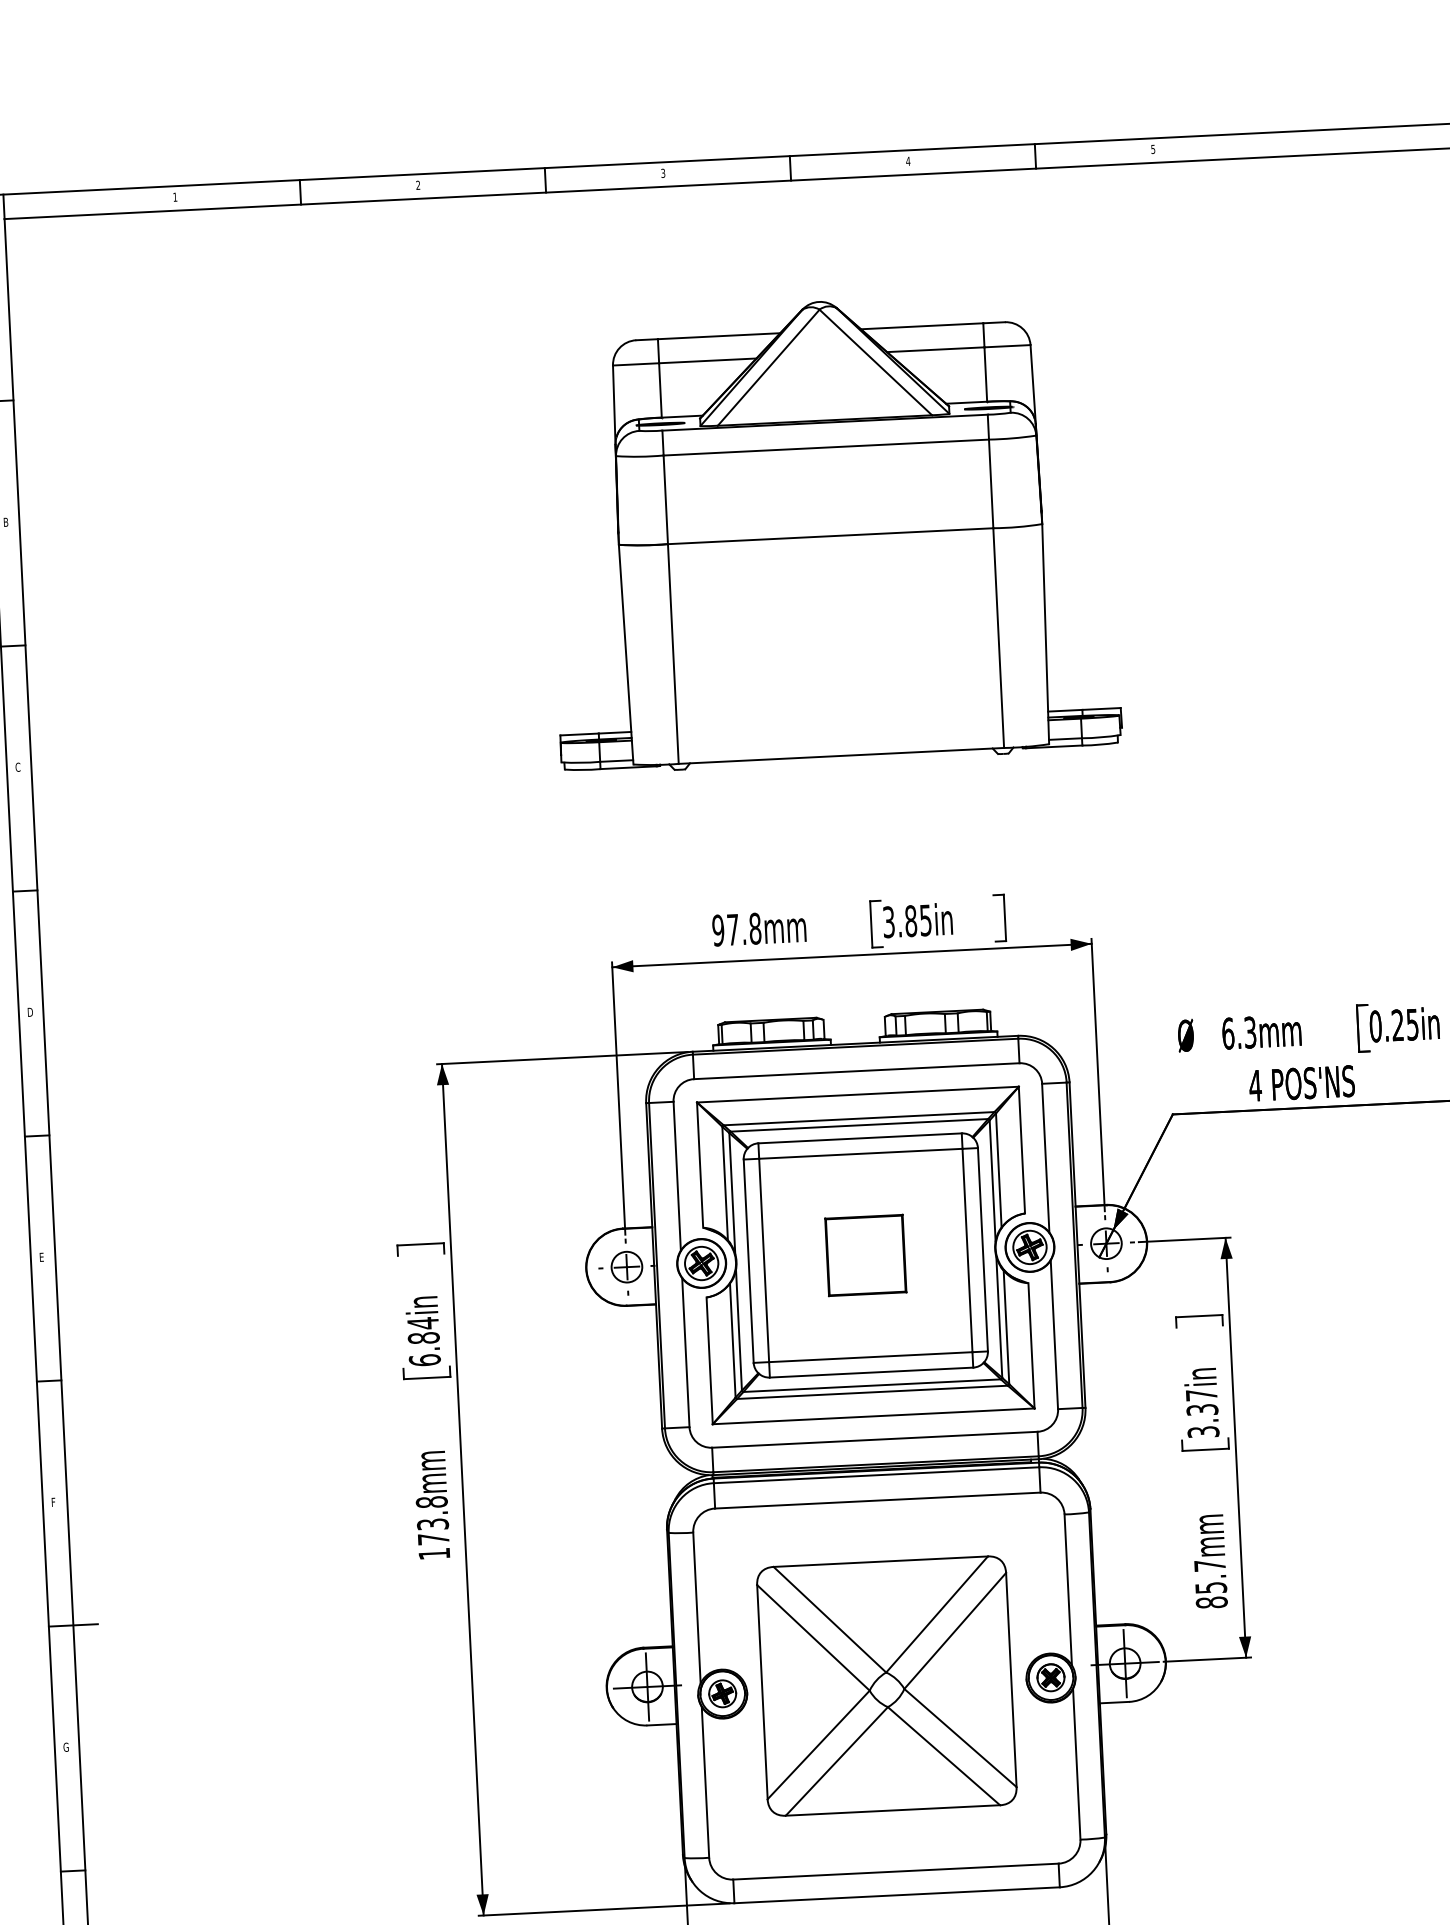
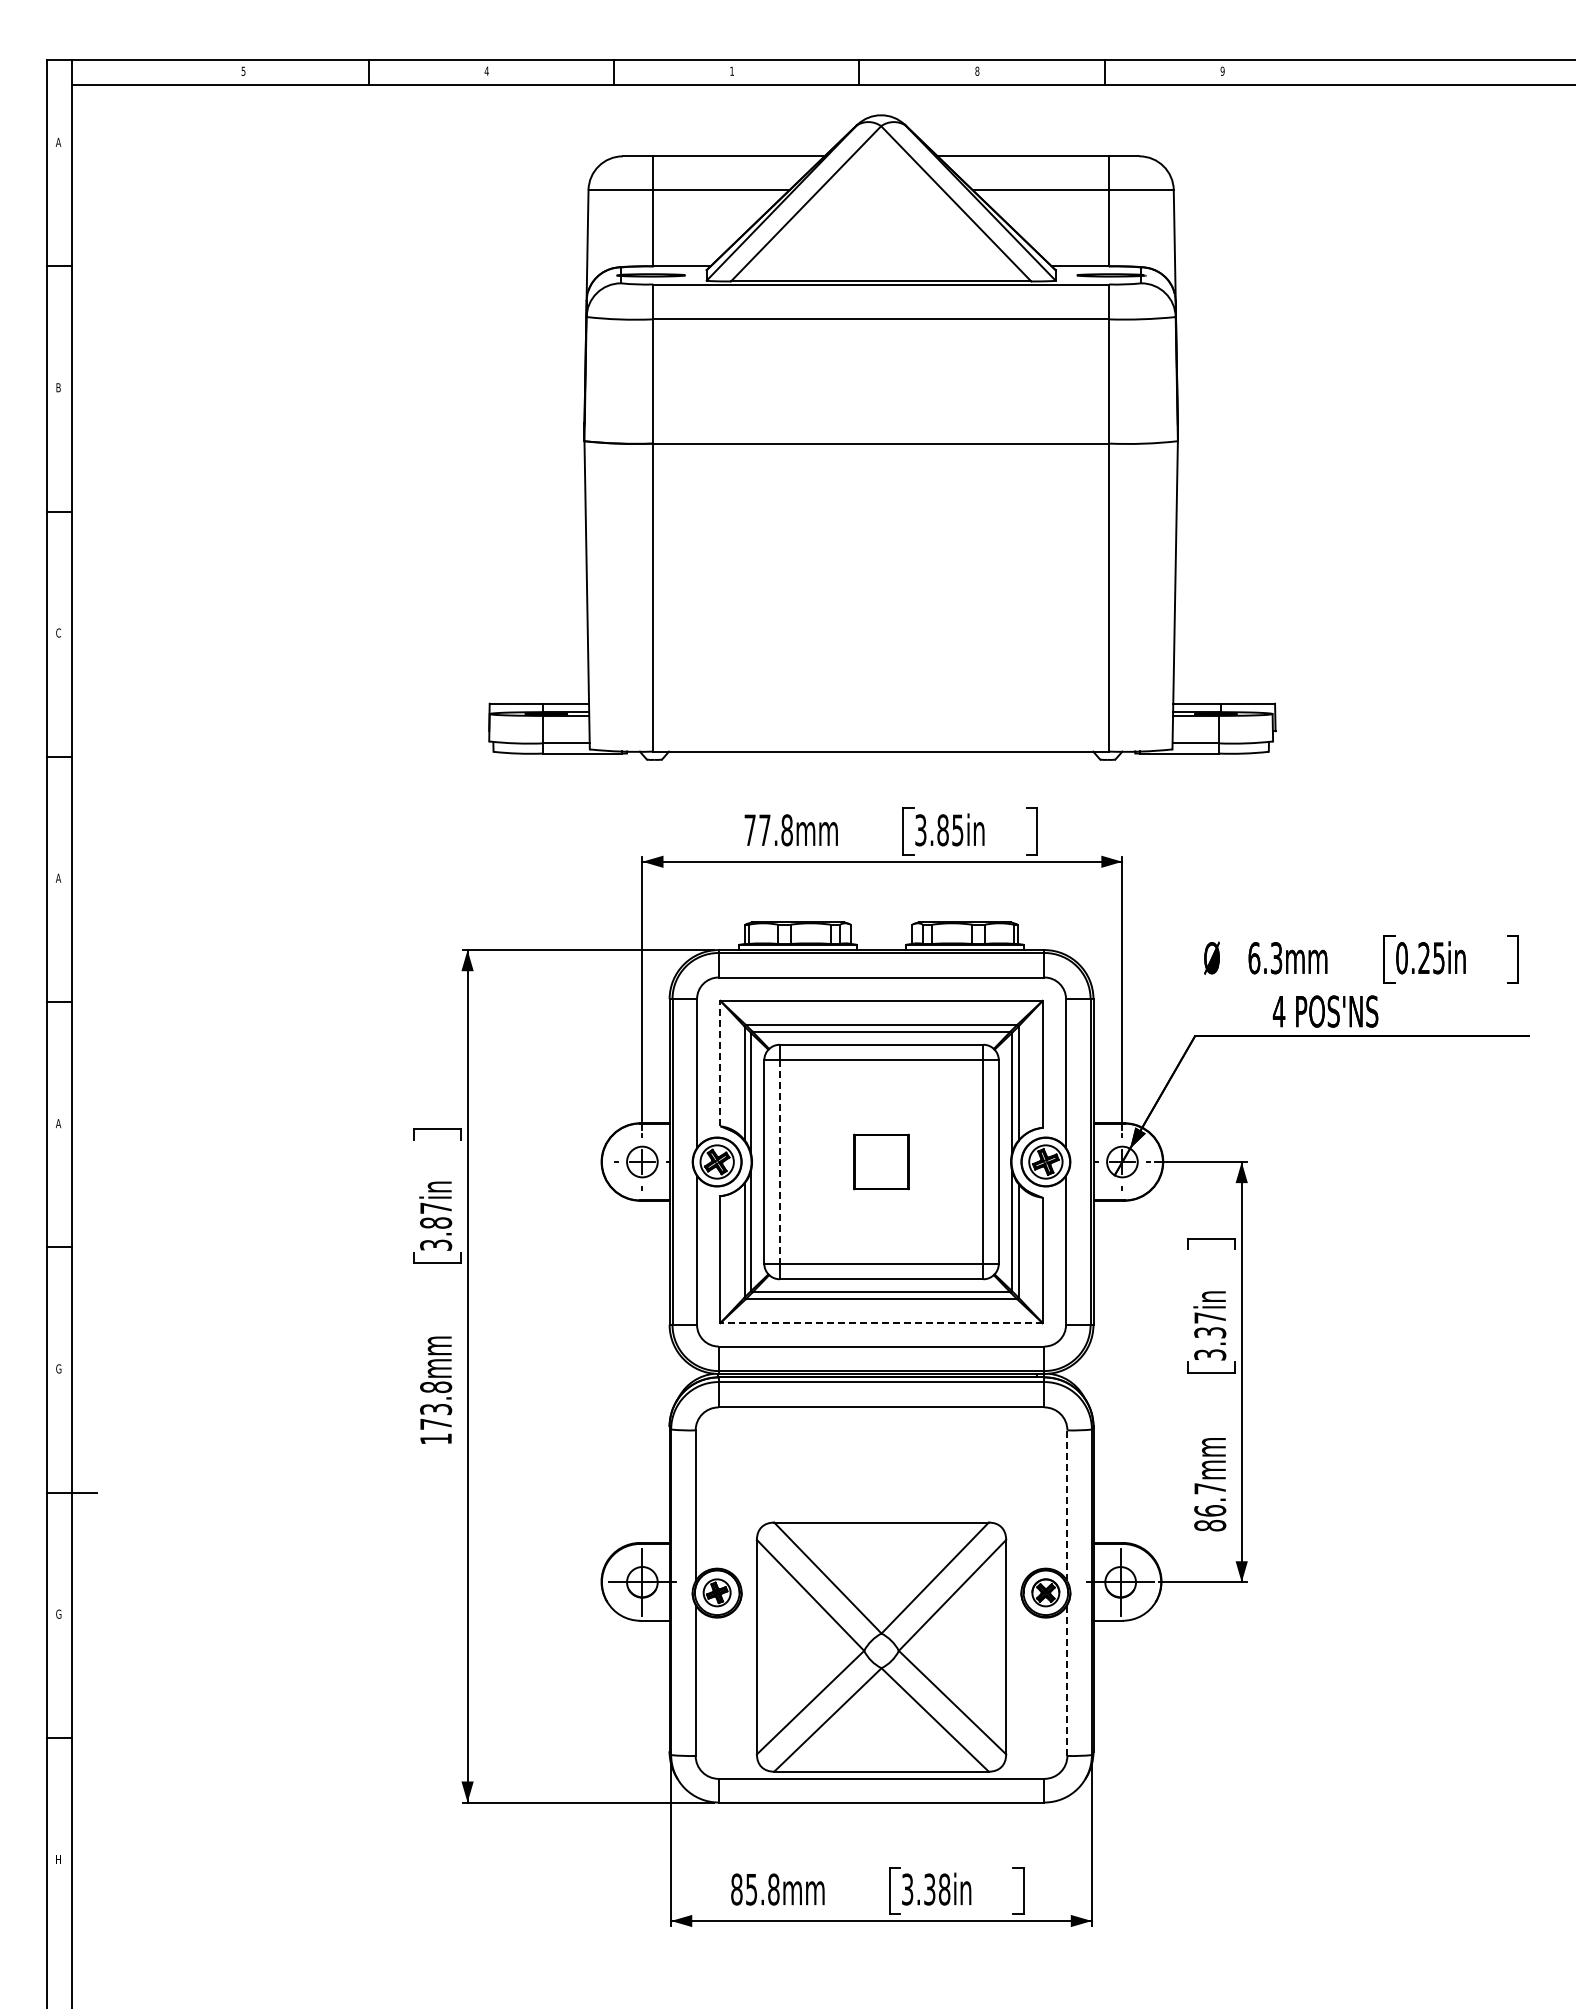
text: (1153, 148) -> (1222, 70), 5 -> 9
text: (908, 160) -> (977, 70), 4 -> 8
text: (662, 172) -> (731, 70), 3 -> 1
text: (417, 184) -> (486, 70), 2 -> 4
text: (175, 196) -> (243, 70), 1 -> 5
part: (831, 531) -> (882, 437), size x1.4
text: (717, 930) -> (749, 830), 97.8mm -> 77.8mm
text: (29, 1011) -> (58, 877), D -> A
line: (700, 1164) -> (720, 1063), solid -> dashed
part: (865, 1254) -> (881, 1161), size x0.7
text: (41, 1257) -> (58, 1123), E -> A
line: (763, 1260) -> (779, 1162), solid -> dashed
text: (424, 1341) -> (436, 1226), 6.84in -> 3.87in
line: (873, 1416) -> (881, 1323), solid -> dashed
text: (53, 1501) -> (58, 1368), F -> G
text: (1211, 1587) -> (1210, 1510), 85.7mm -> 86.7mm
line: (1068, 1589) -> (1067, 1505), solid -> dashed
part: (886, 1685) -> (881, 1646), moved
line: (1076, 1764) -> (1067, 1680), solid -> dashed

